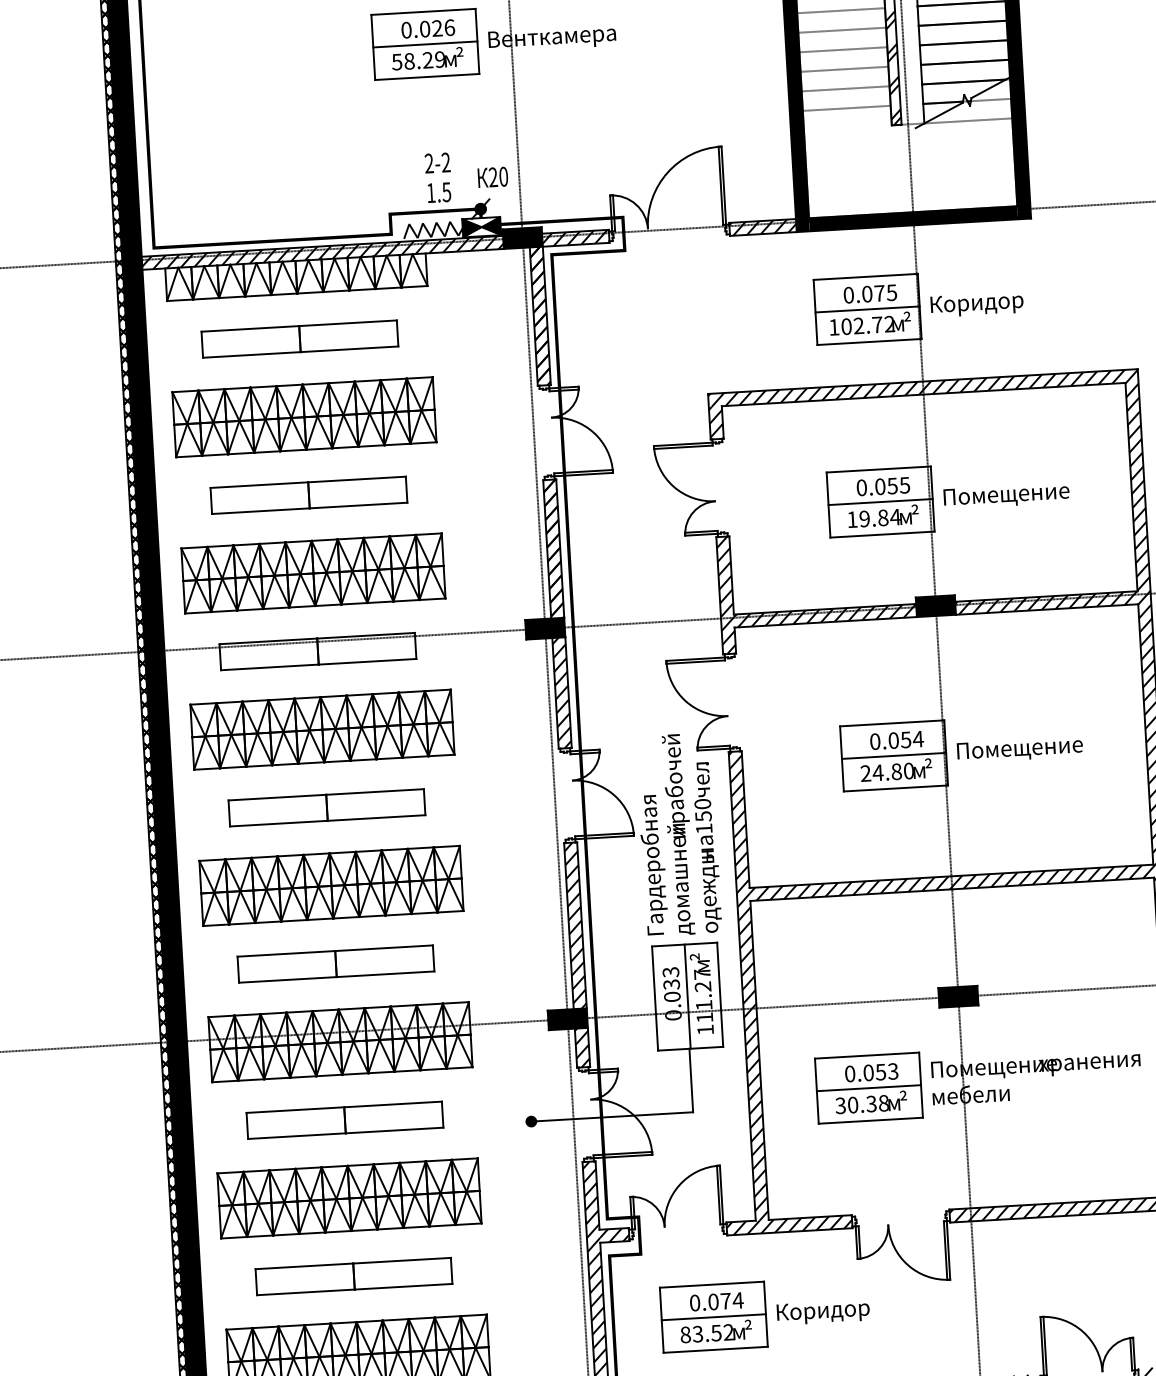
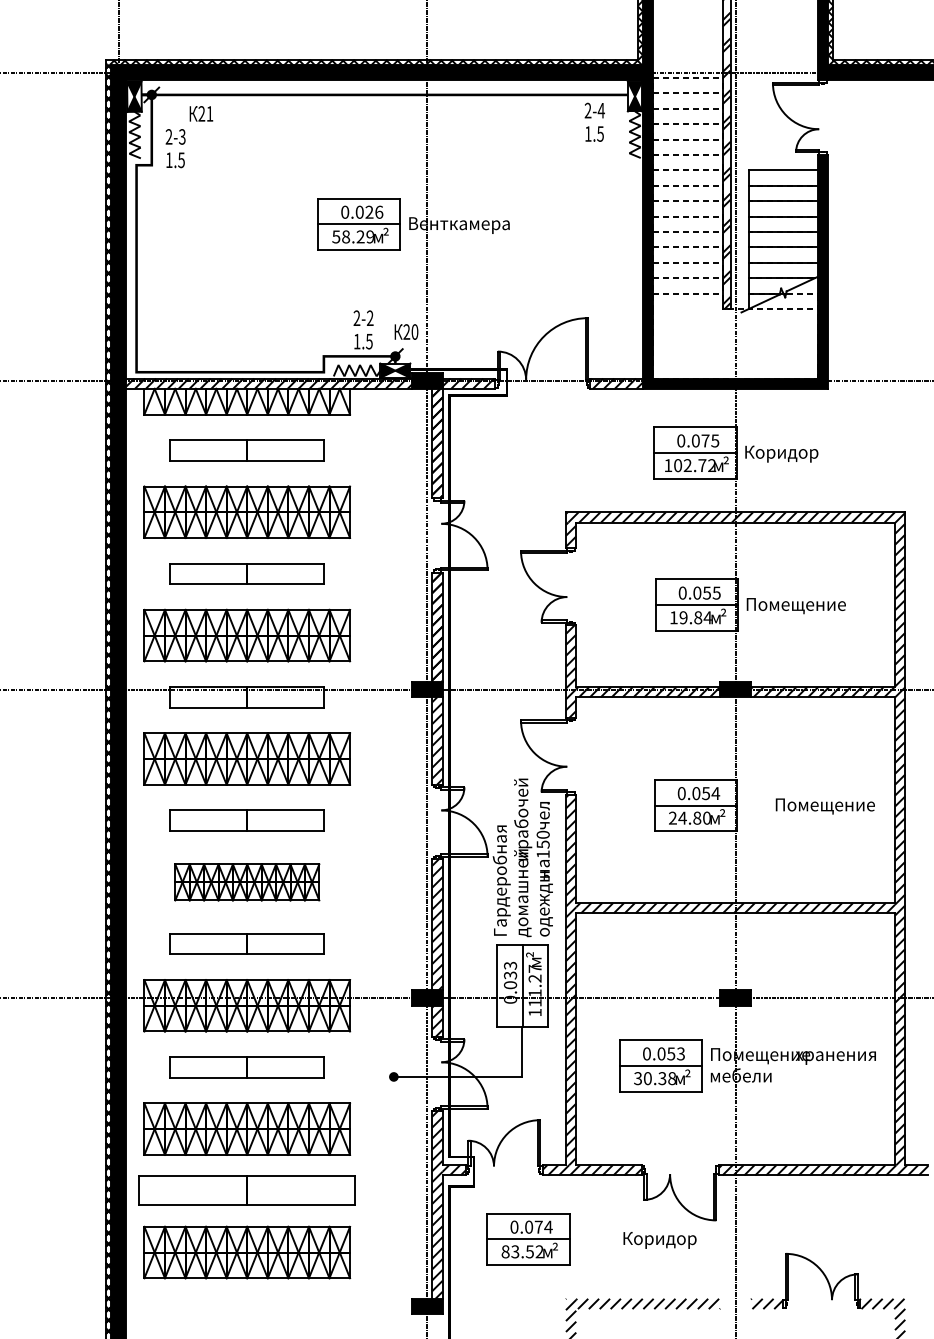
text: (1018, 749) -> (824, 806), moved
part: (331, 886) -> (247, 882), size x0.7
part: (353, 1276) -> (246, 1190), size x1.4
text: (822, 1312) -> (659, 1240), moved

